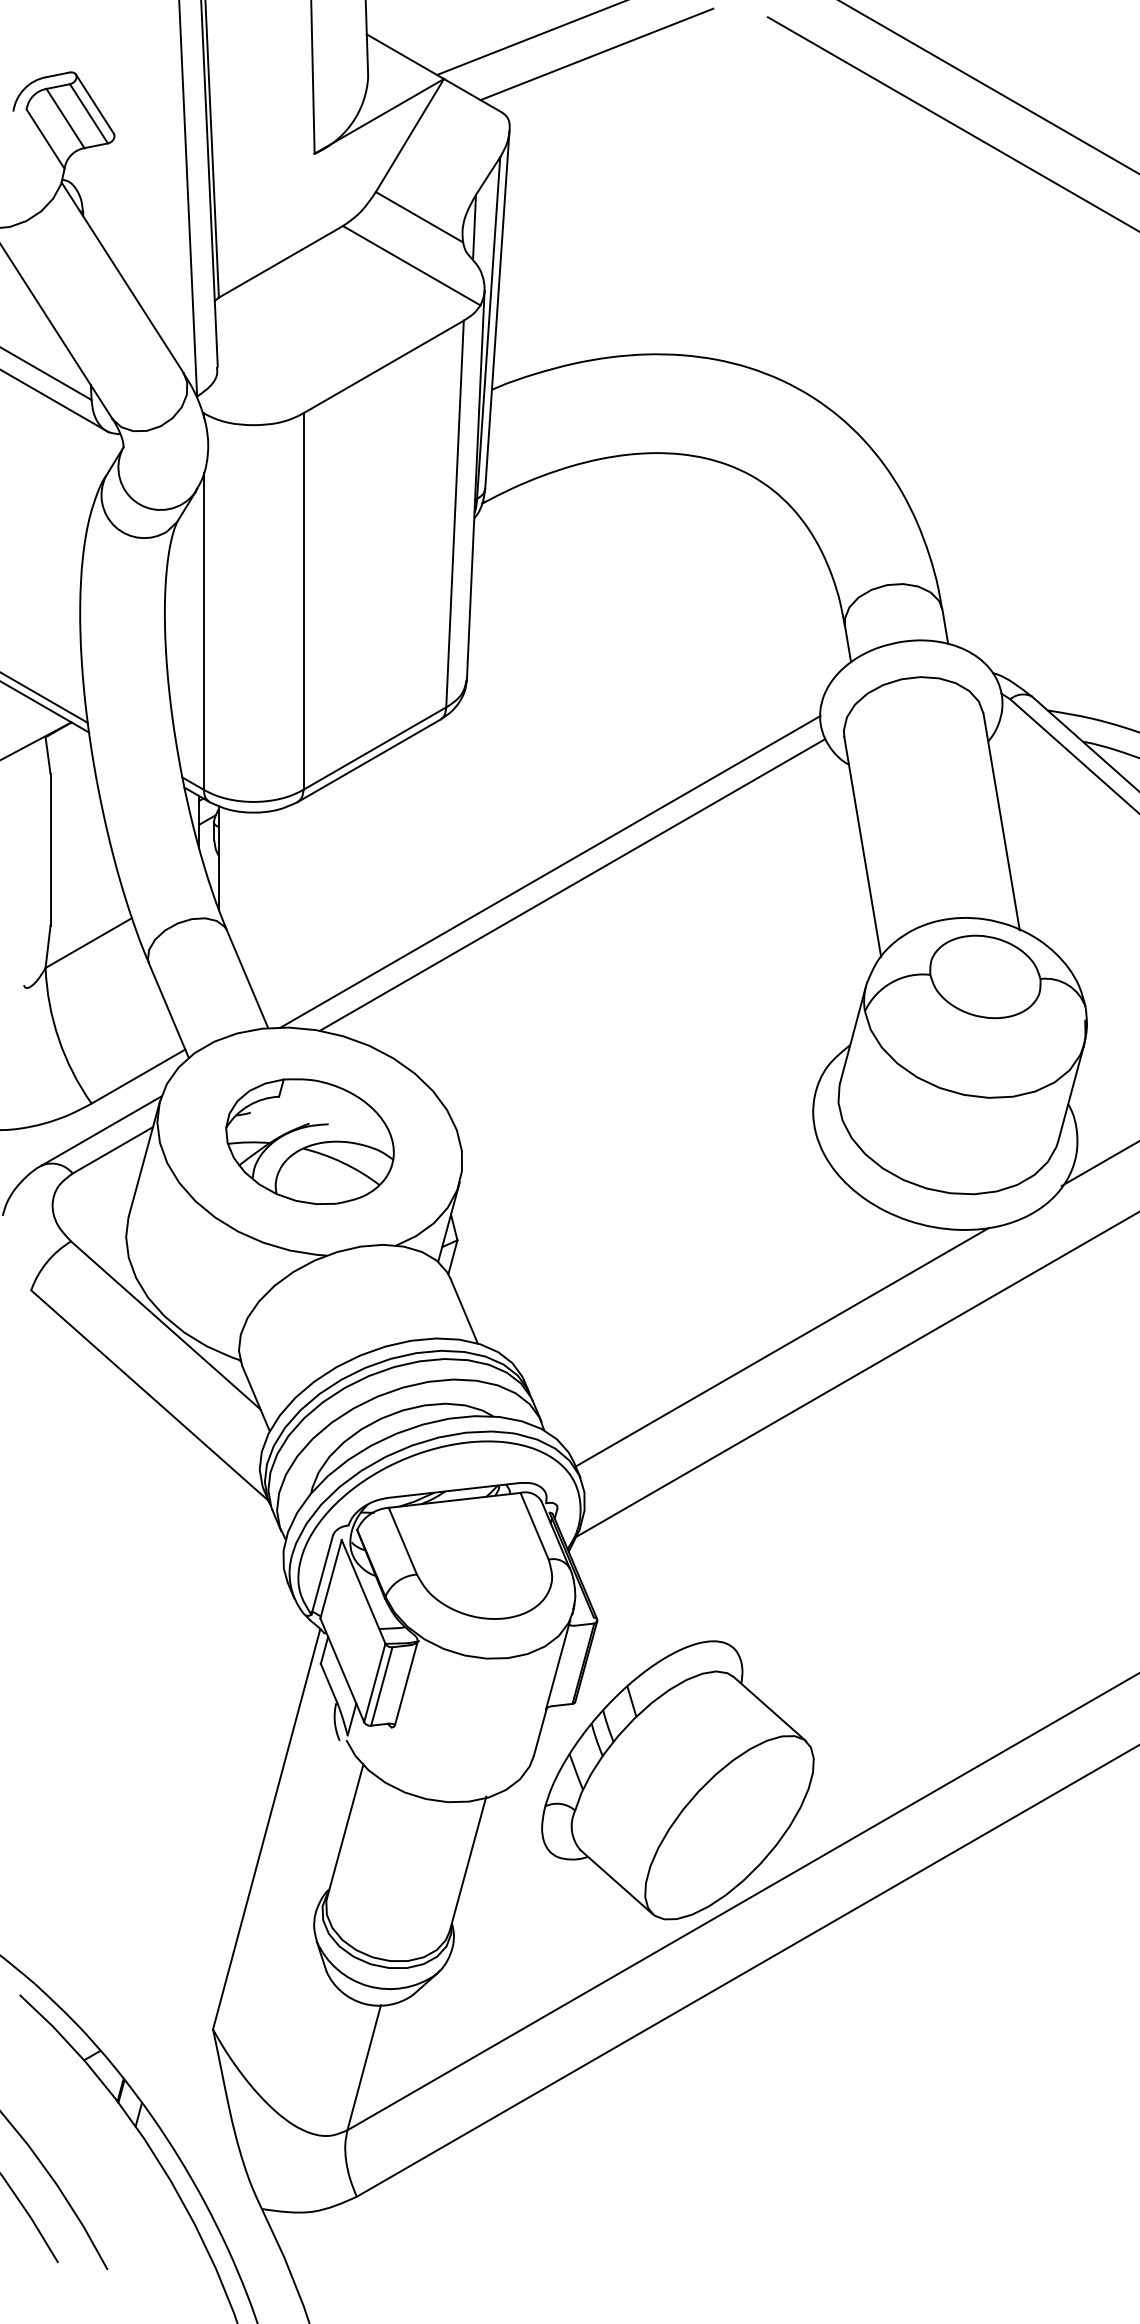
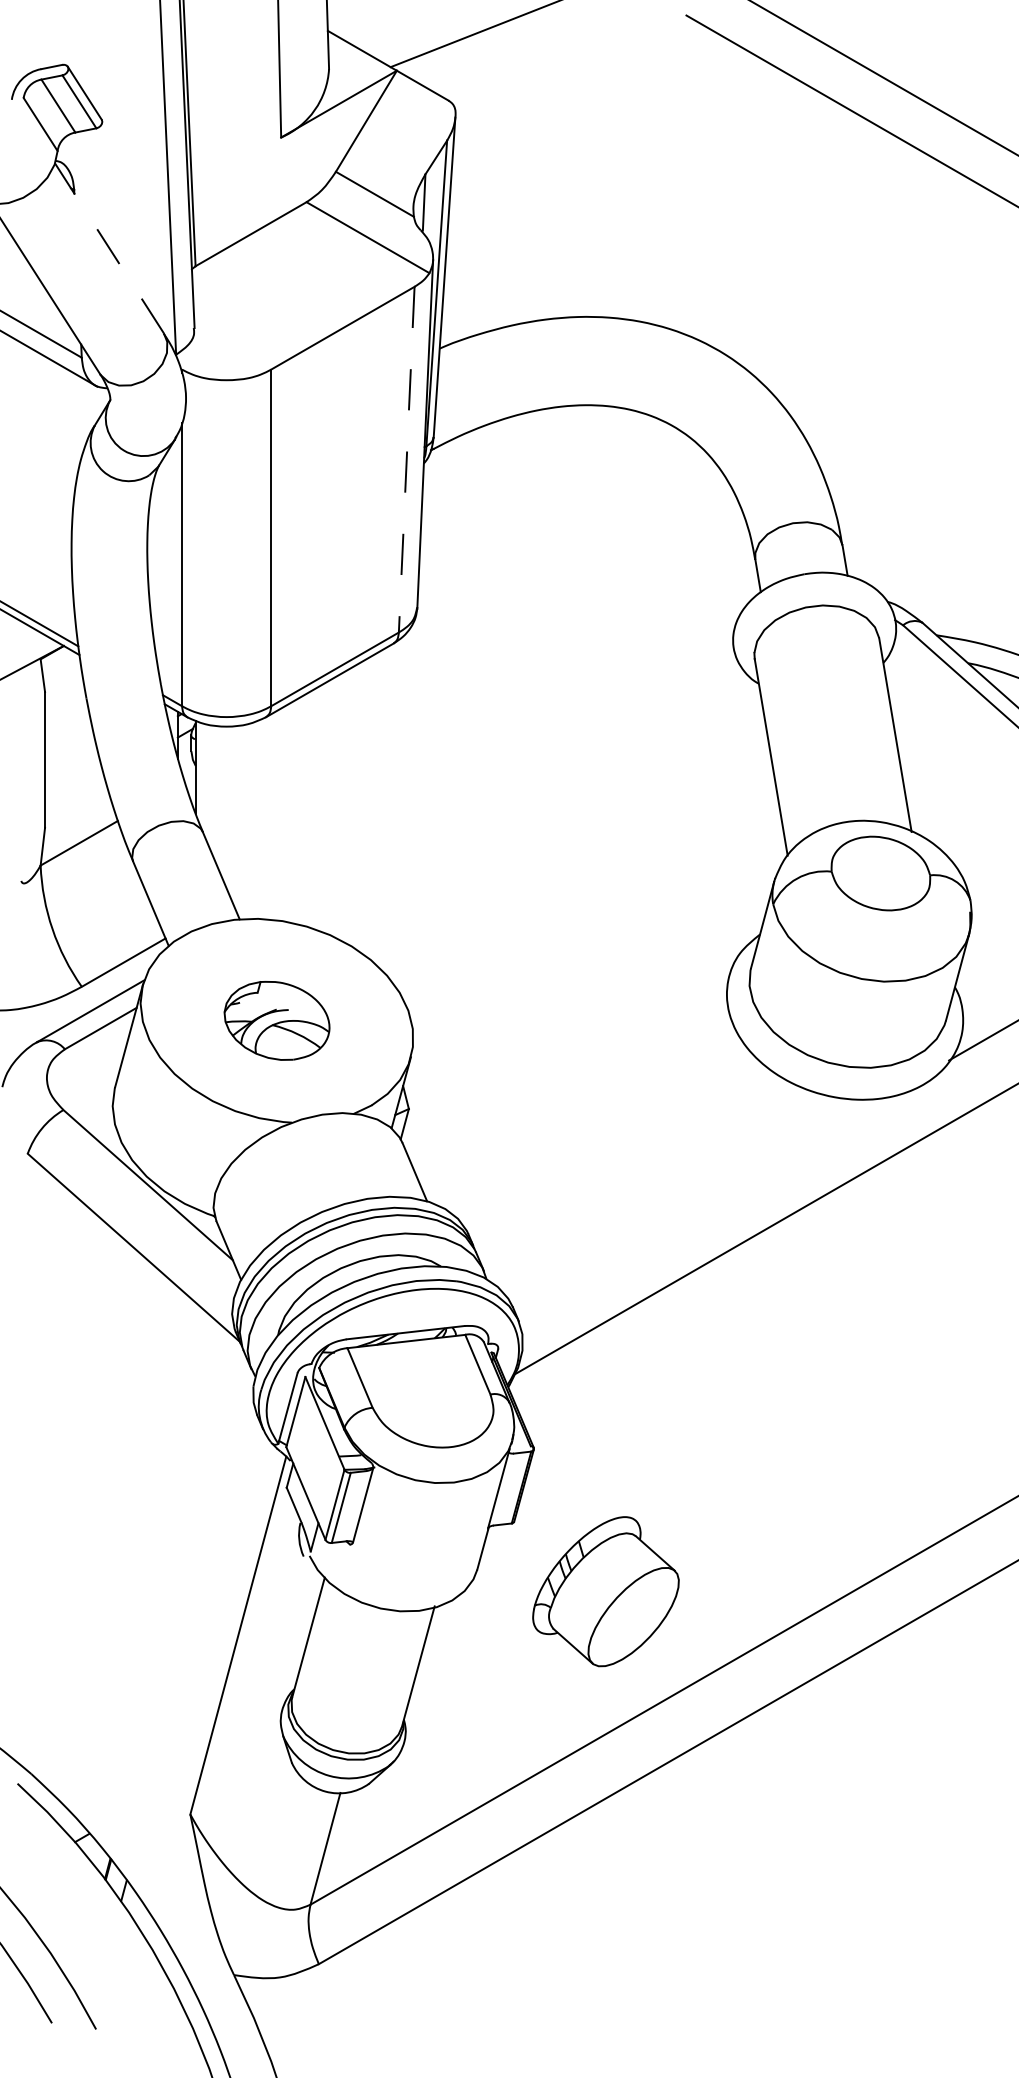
line: (596, 54) -> (533, 48), removed
line: (122, 277) -> (109, 248), solid -> dashed
line: (454, 514) -> (406, 460), solid -> dashed
line: (549, 871) -> (491, 779), removed
line: (572, 884) -> (511, 790), removed
part: (309, 1141) -> (276, 1020), size x0.7
line: (782, 1347) -> (699, 1204), removed
part: (677, 1779) -> (605, 1591), size x0.6

